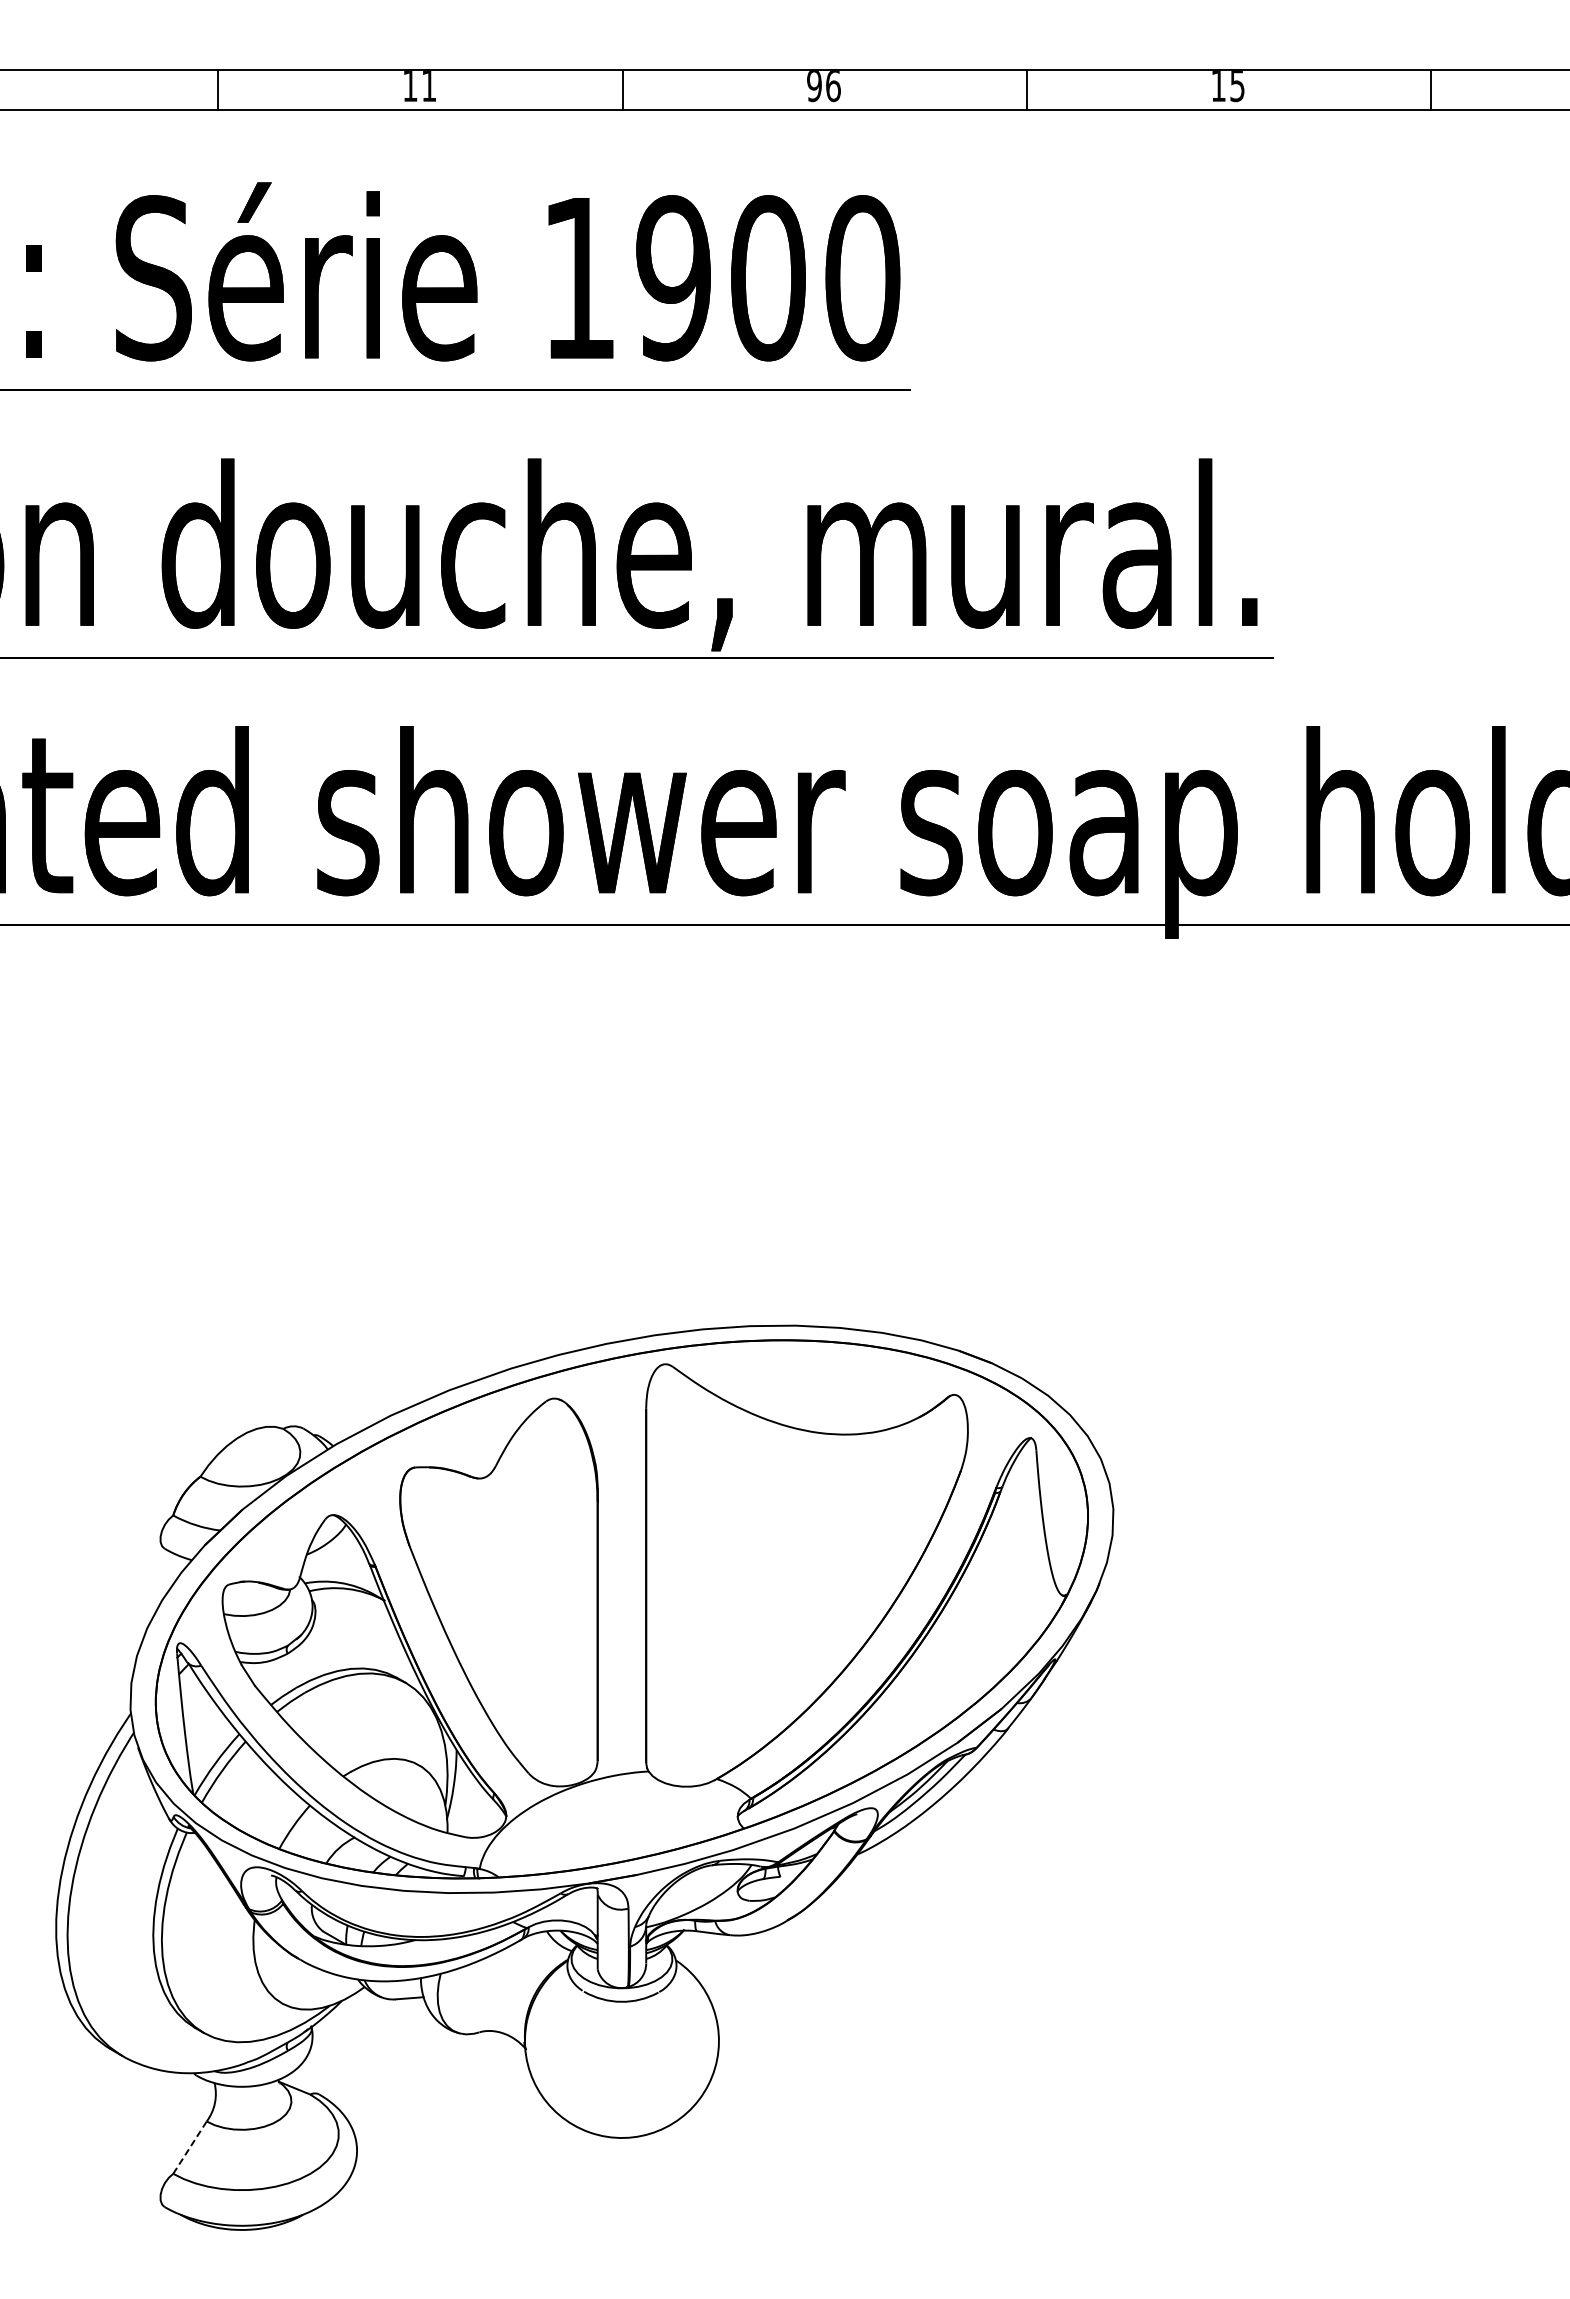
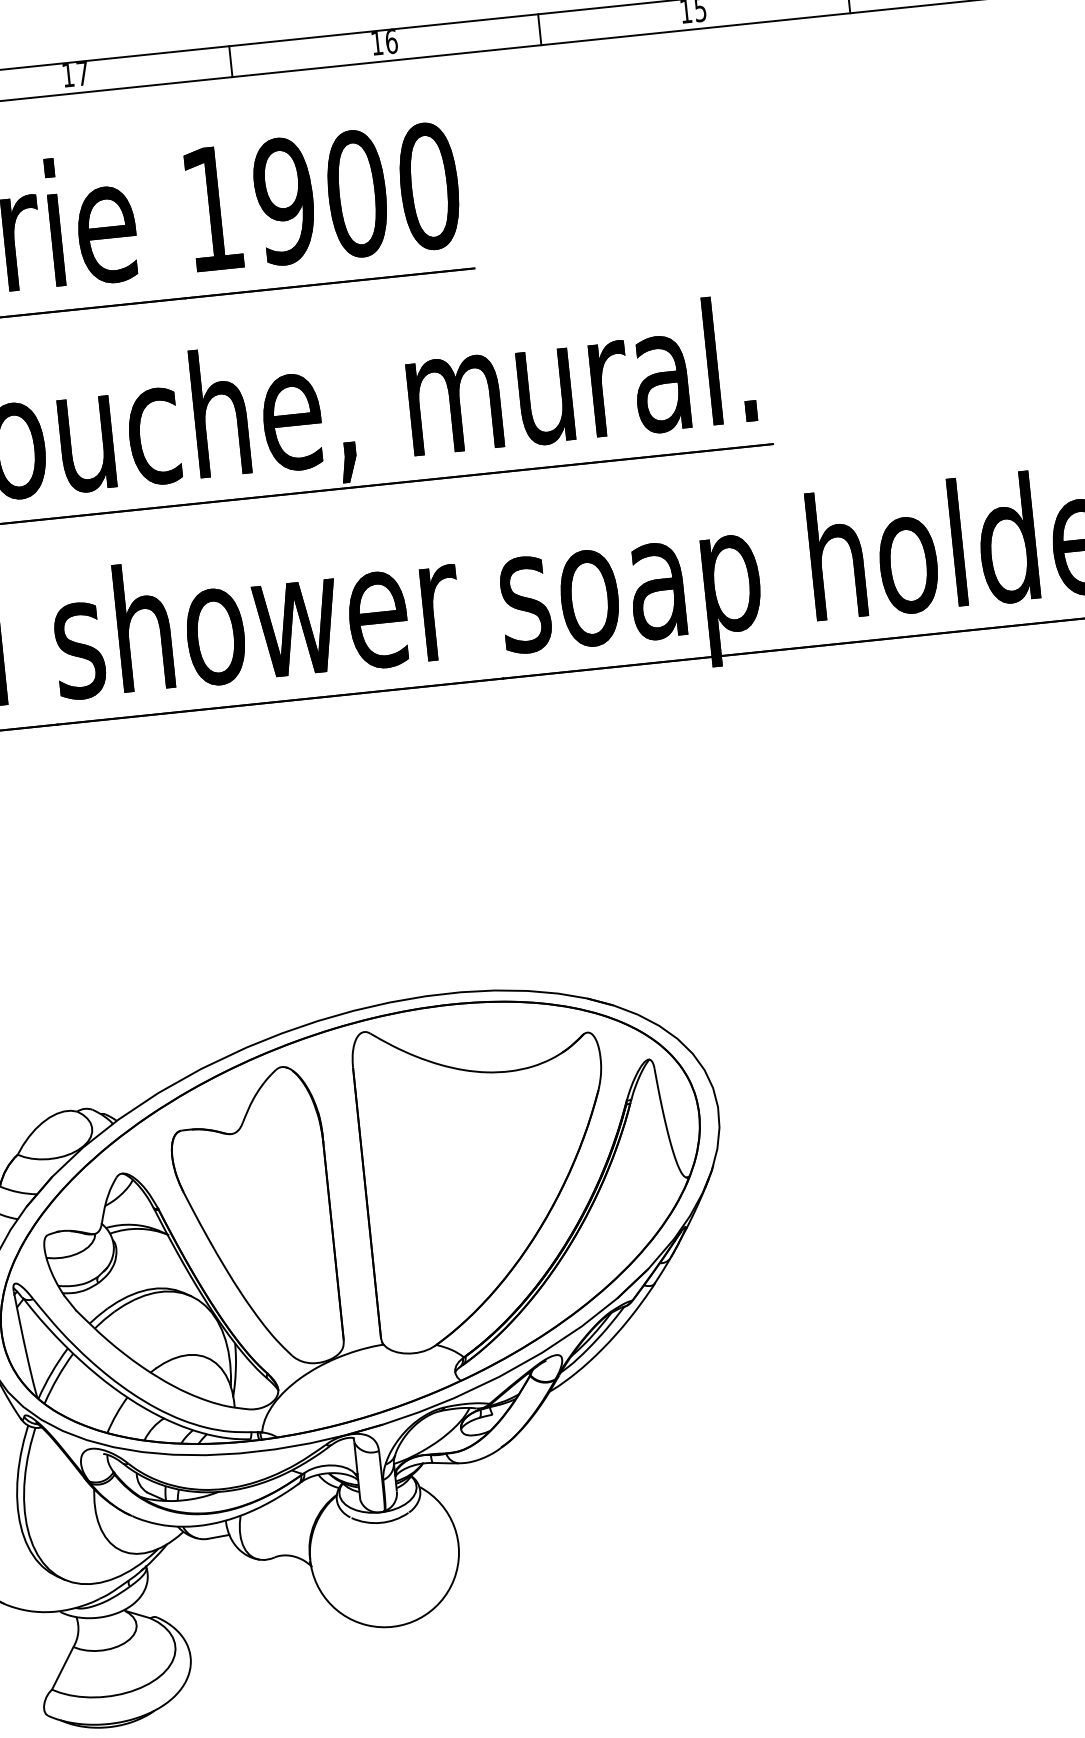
text: (429, 86) -> (82, 74), 11 -> 17
text: (814, 86) -> (377, 43), 96 -> 16
line: (190, 2147) -> (63, 1668), dashed -> solid

